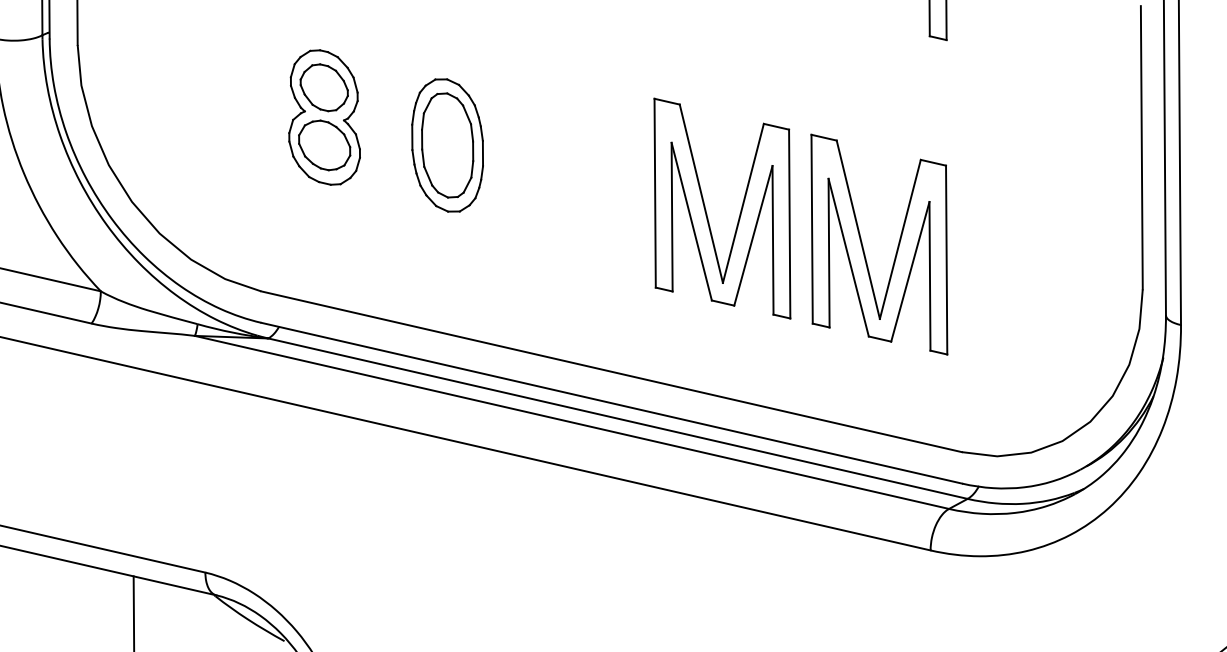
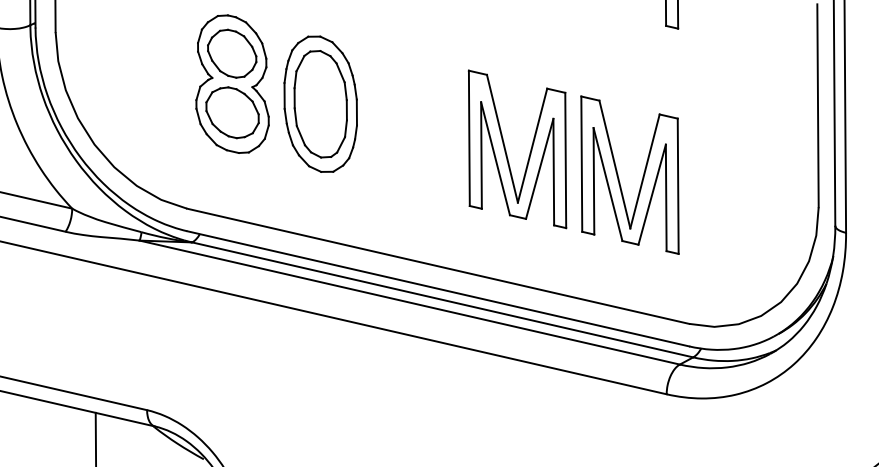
part: (324, 116) -> (232, 83), size x1.43
part: (447, 144) -> (320, 103), size x1.43

